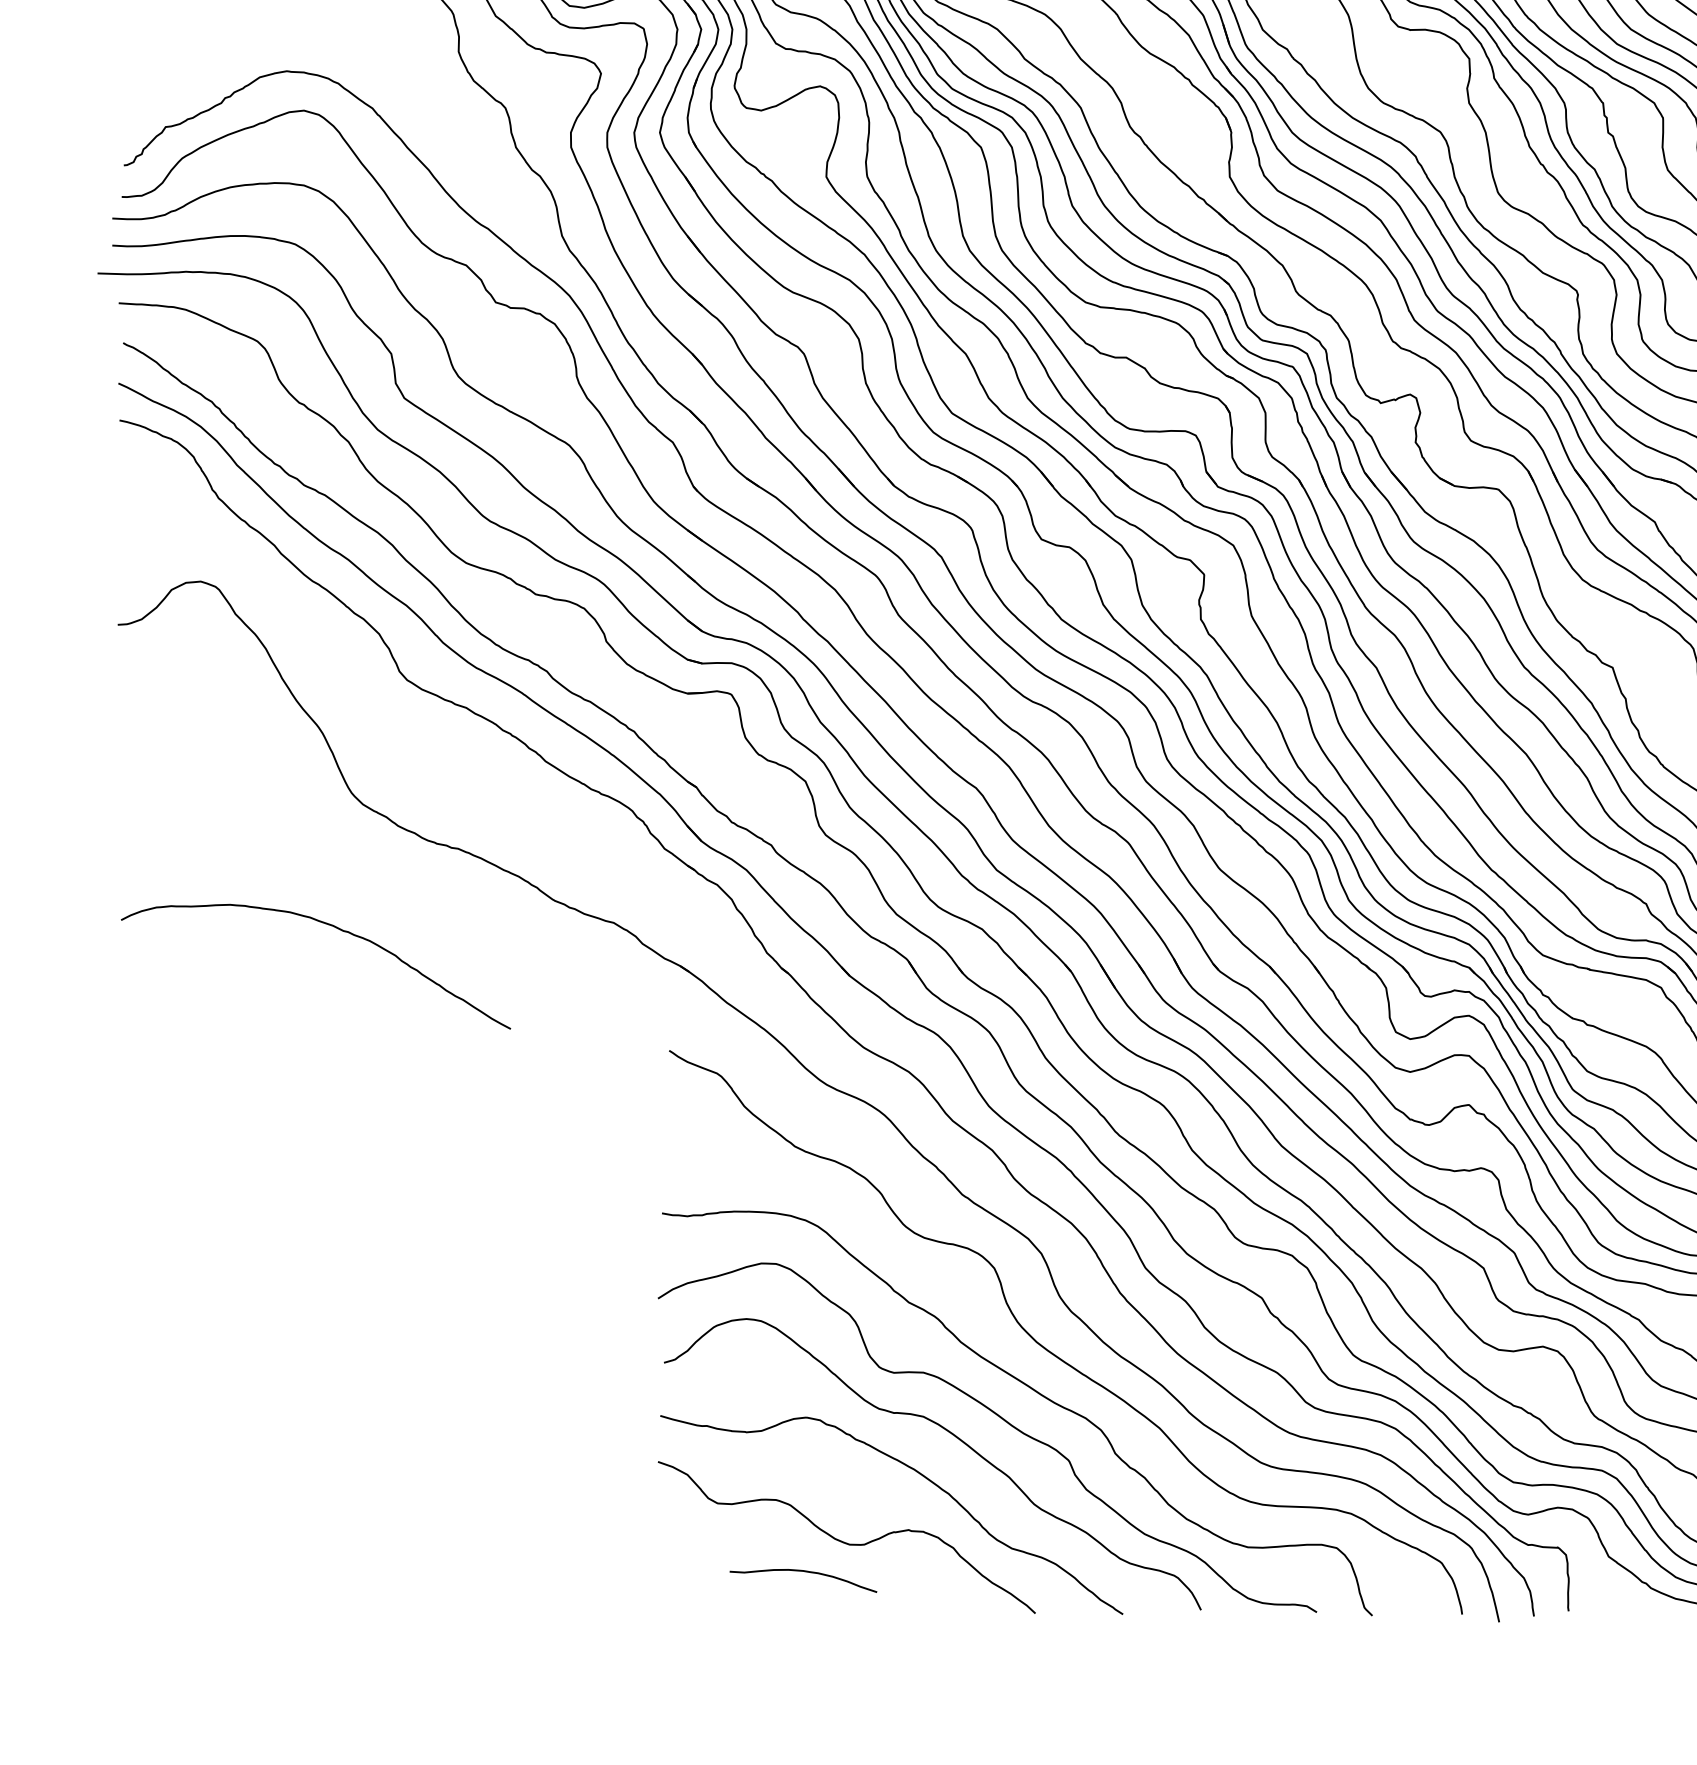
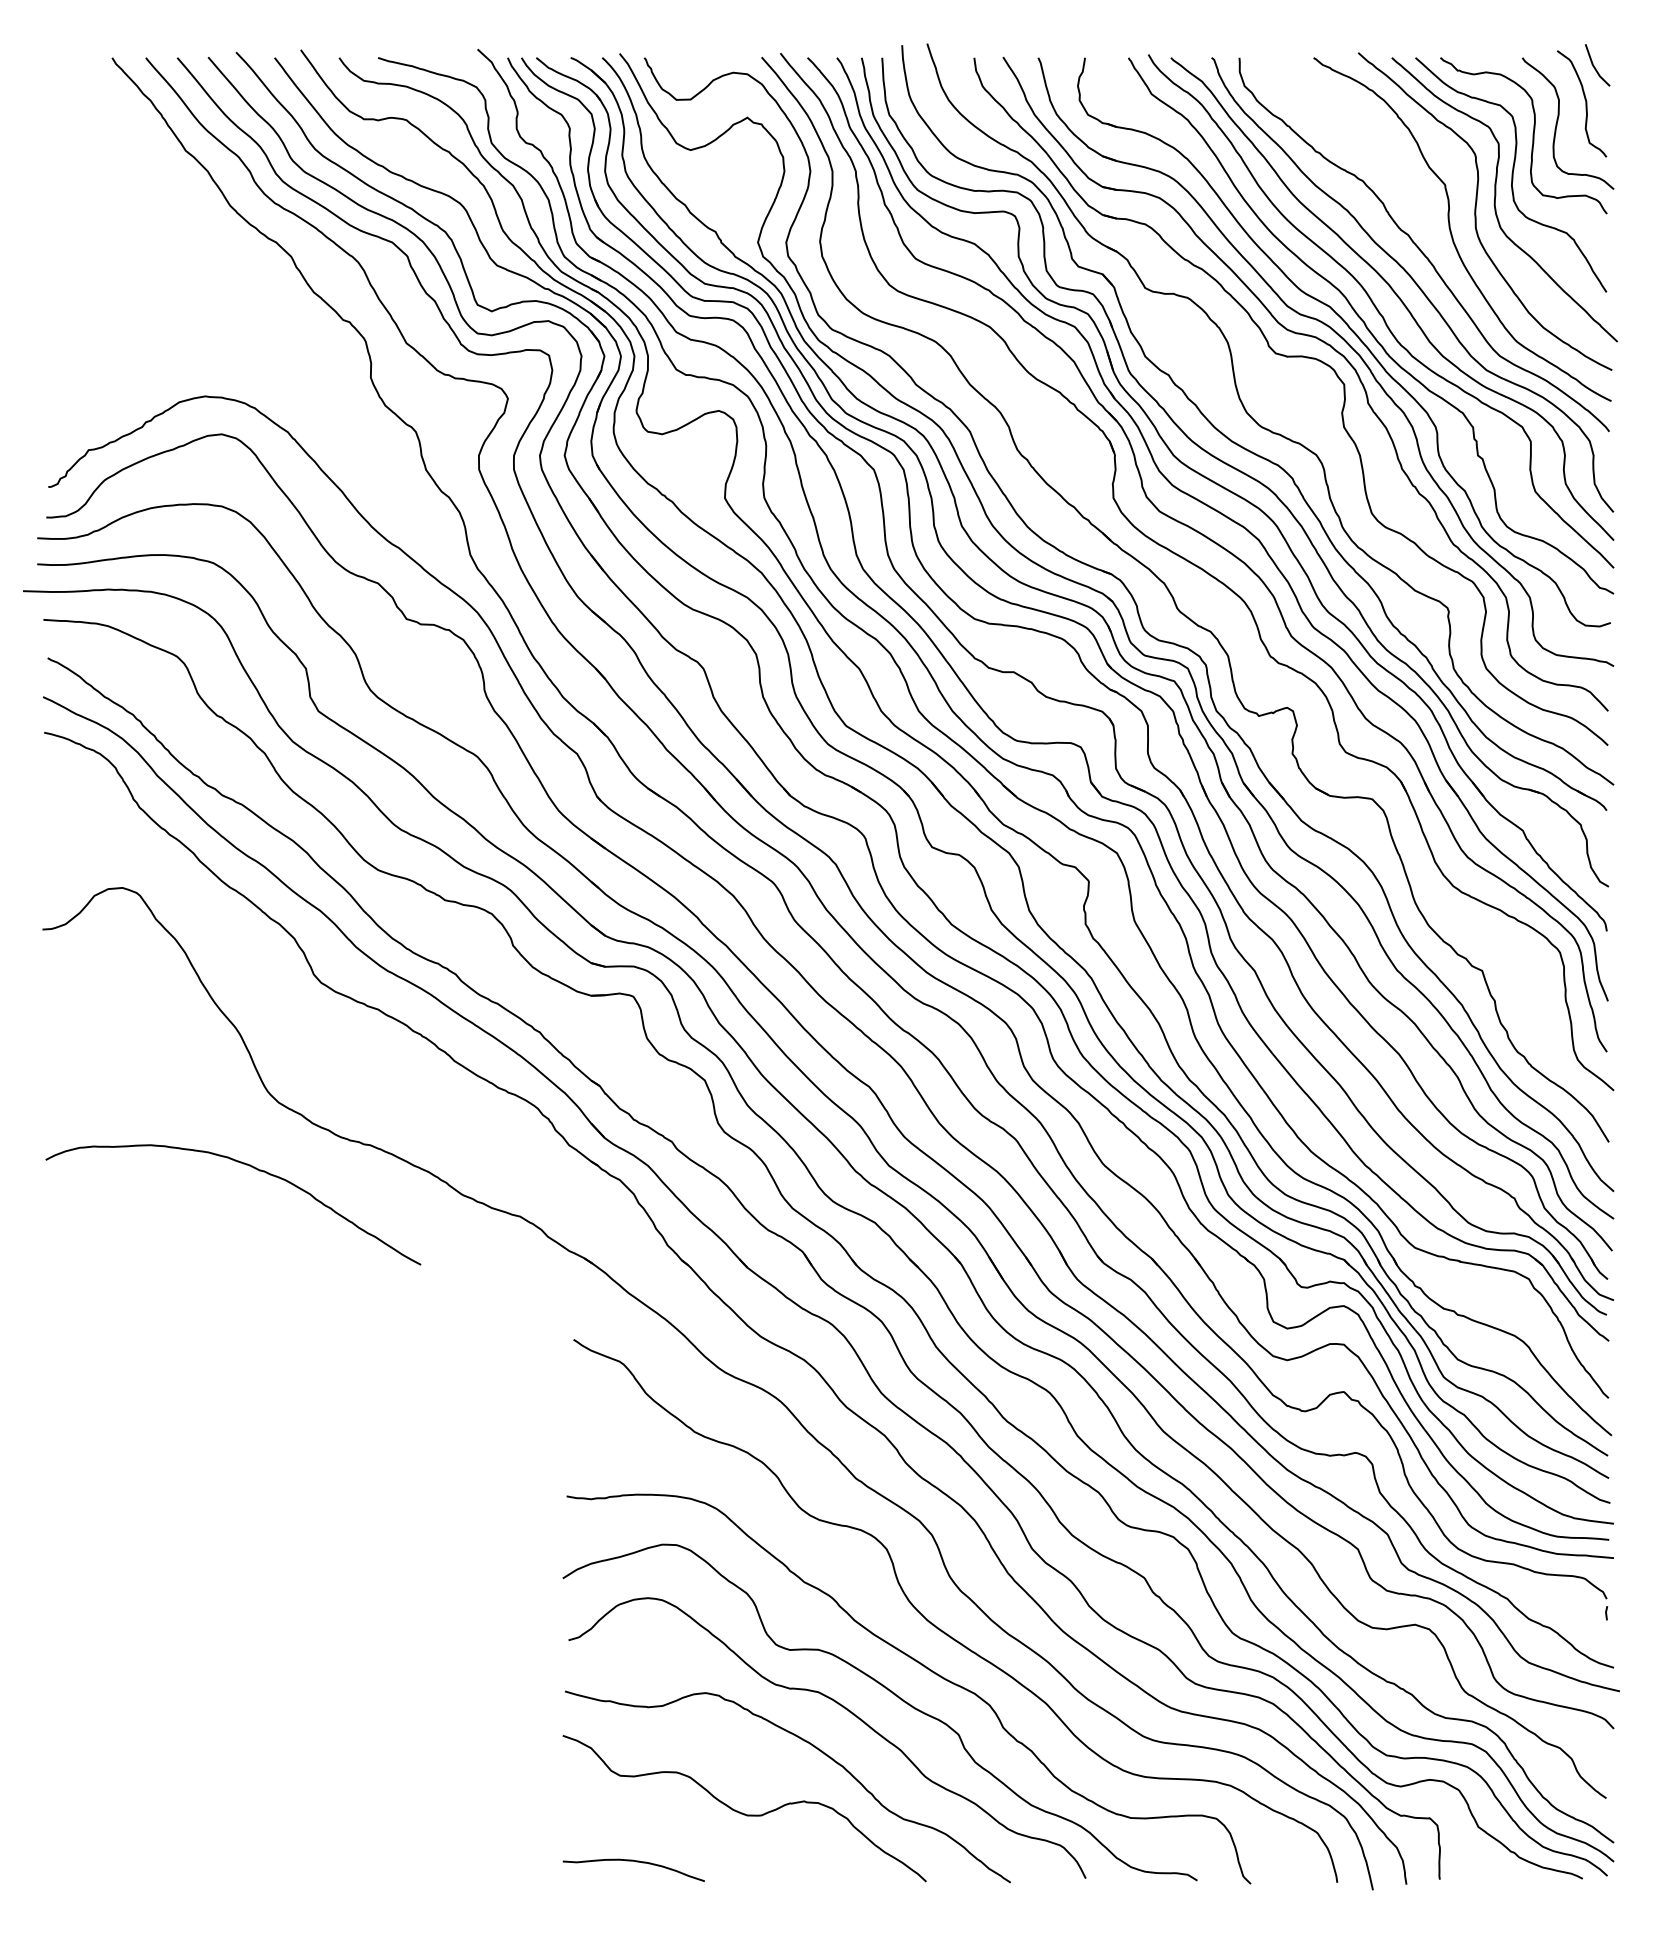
curve: (329, 925) -> (246, 1165), moved
curve: (806, 1572) -> (636, 1862), moved

